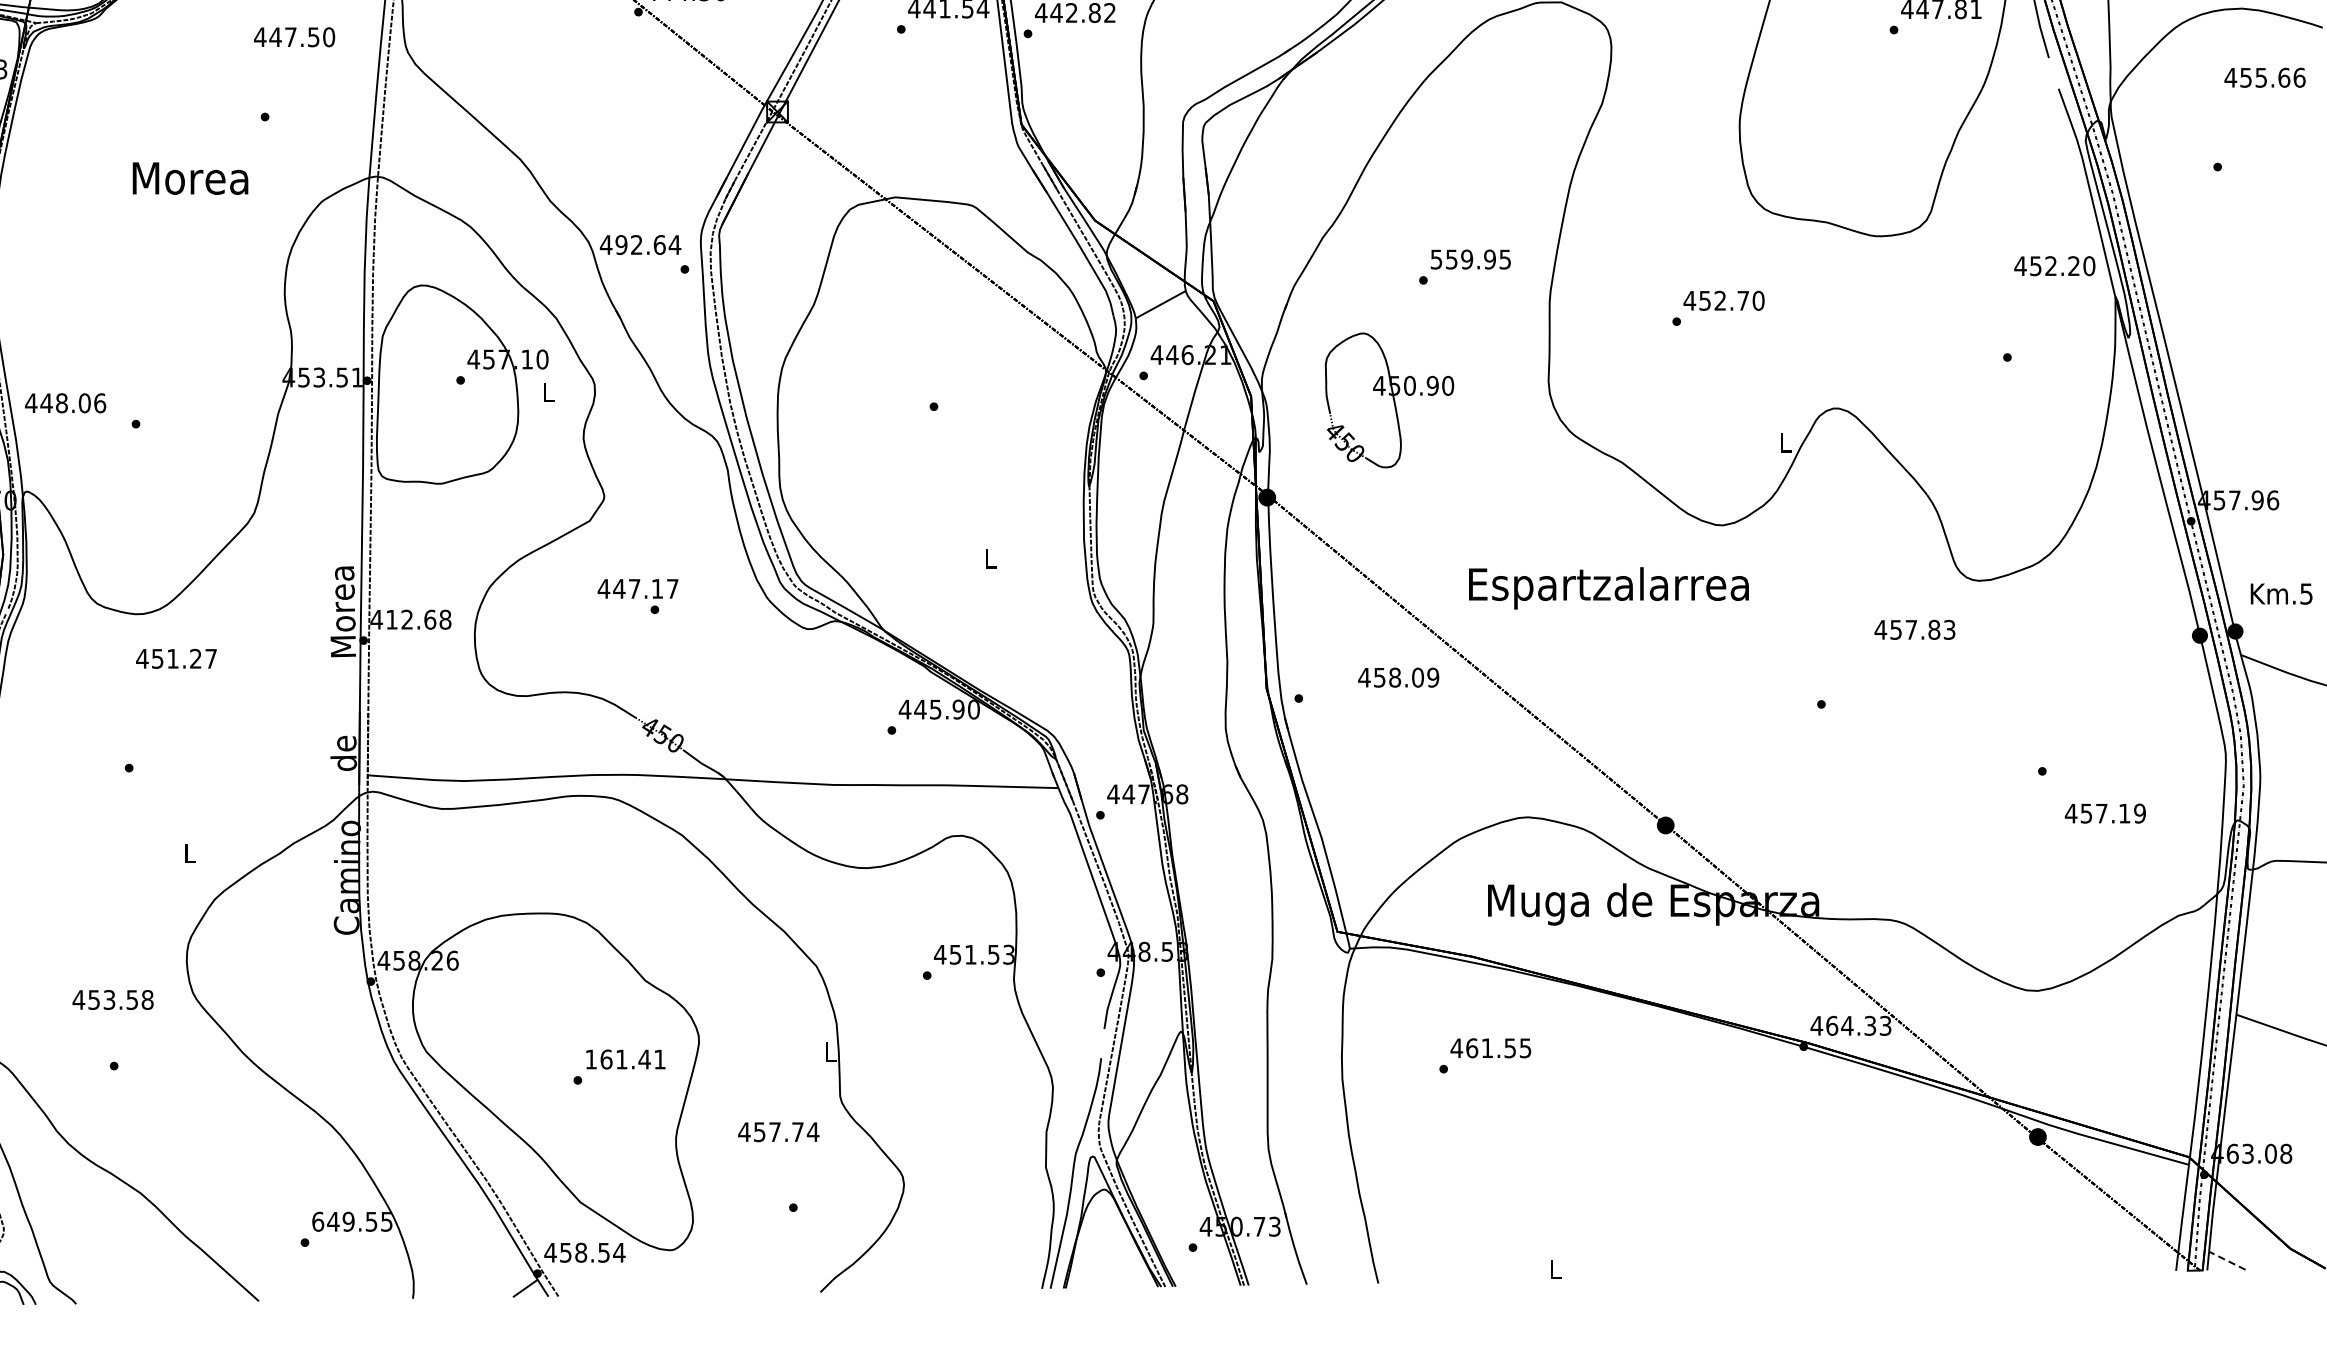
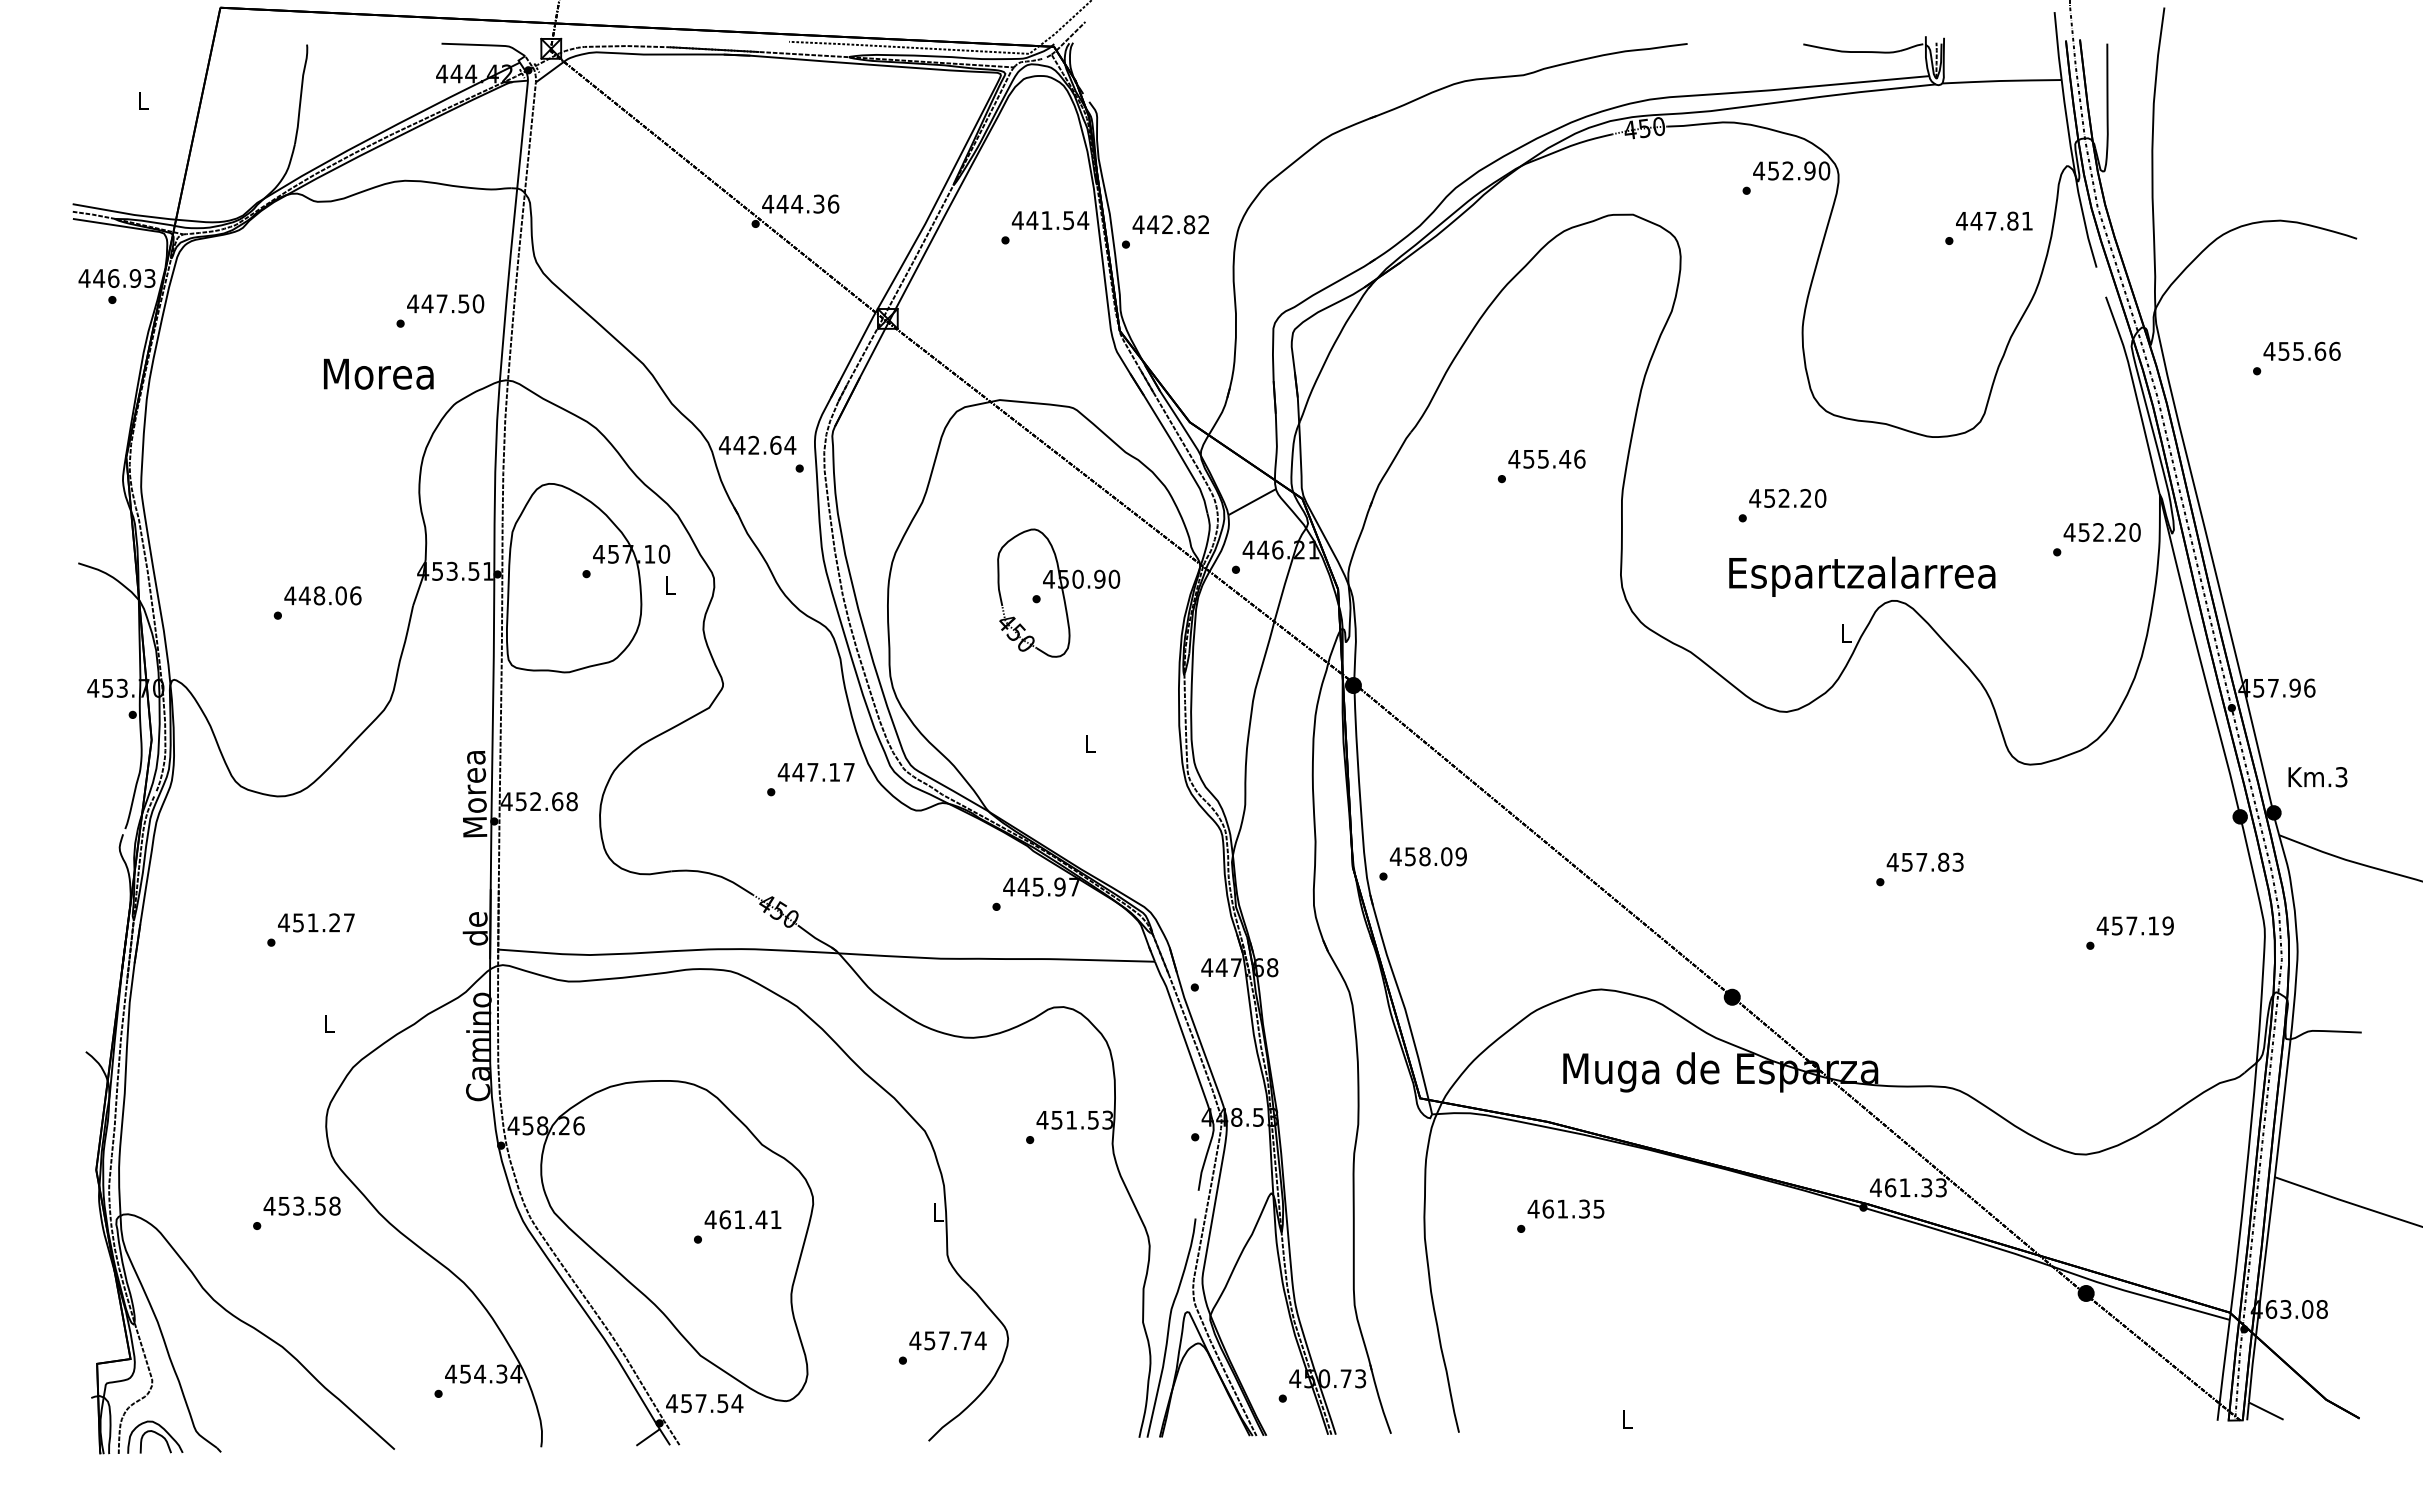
text: (294, 36) -> (445, 303), moved
text: (2264, 76) -> (2301, 350), moved
text: (190, 177) -> (378, 373), moved
text: (621, 244) -> (739, 444), 492.64 -> 442.64
text: (1470, 258) -> (1546, 458), 559.95 -> 455.46
text: (2054, 266) -> (2101, 532), moved
text: (1742, 300) -> (1805, 498), 452.70 -> 452.20
part: (1389, 399) -> (1058, 592), moved
text: (65, 402) -> (322, 595), moved
text: (1609, 588) -> (1862, 576), moved
text: (637, 589) -> (815, 772), moved
text: (2306, 593) -> (2341, 776), Km.5 -> Km.3
text: (391, 619) -> (520, 801), 412.68 -> 452.68
text: (1914, 629) -> (1924, 861), moved
text: (176, 658) -> (316, 922), moved
text: (1397, 677) -> (1427, 856), moved
text: (973, 708) -> (1074, 886), 445.90 -> 445.97
text: (2104, 813) -> (2134, 925), moved
text: (112, 999) -> (301, 1205), moved
text: (1846, 1025) -> (1904, 1187), 464.33 -> 461.33
text: (1510, 1047) -> (1584, 1208), 461.55 -> 461.35
text: (591, 1059) -> (710, 1219), 161.41 -> 461.41
text: (778, 1131) -> (947, 1340), moved
text: (352, 1221) -> (483, 1373), 649.55 -> 454.34
text: (580, 1252) -> (700, 1403), 458.54 -> 457.54
line: (2227, 1261) -> (2266, 1411), dashed -> solid

